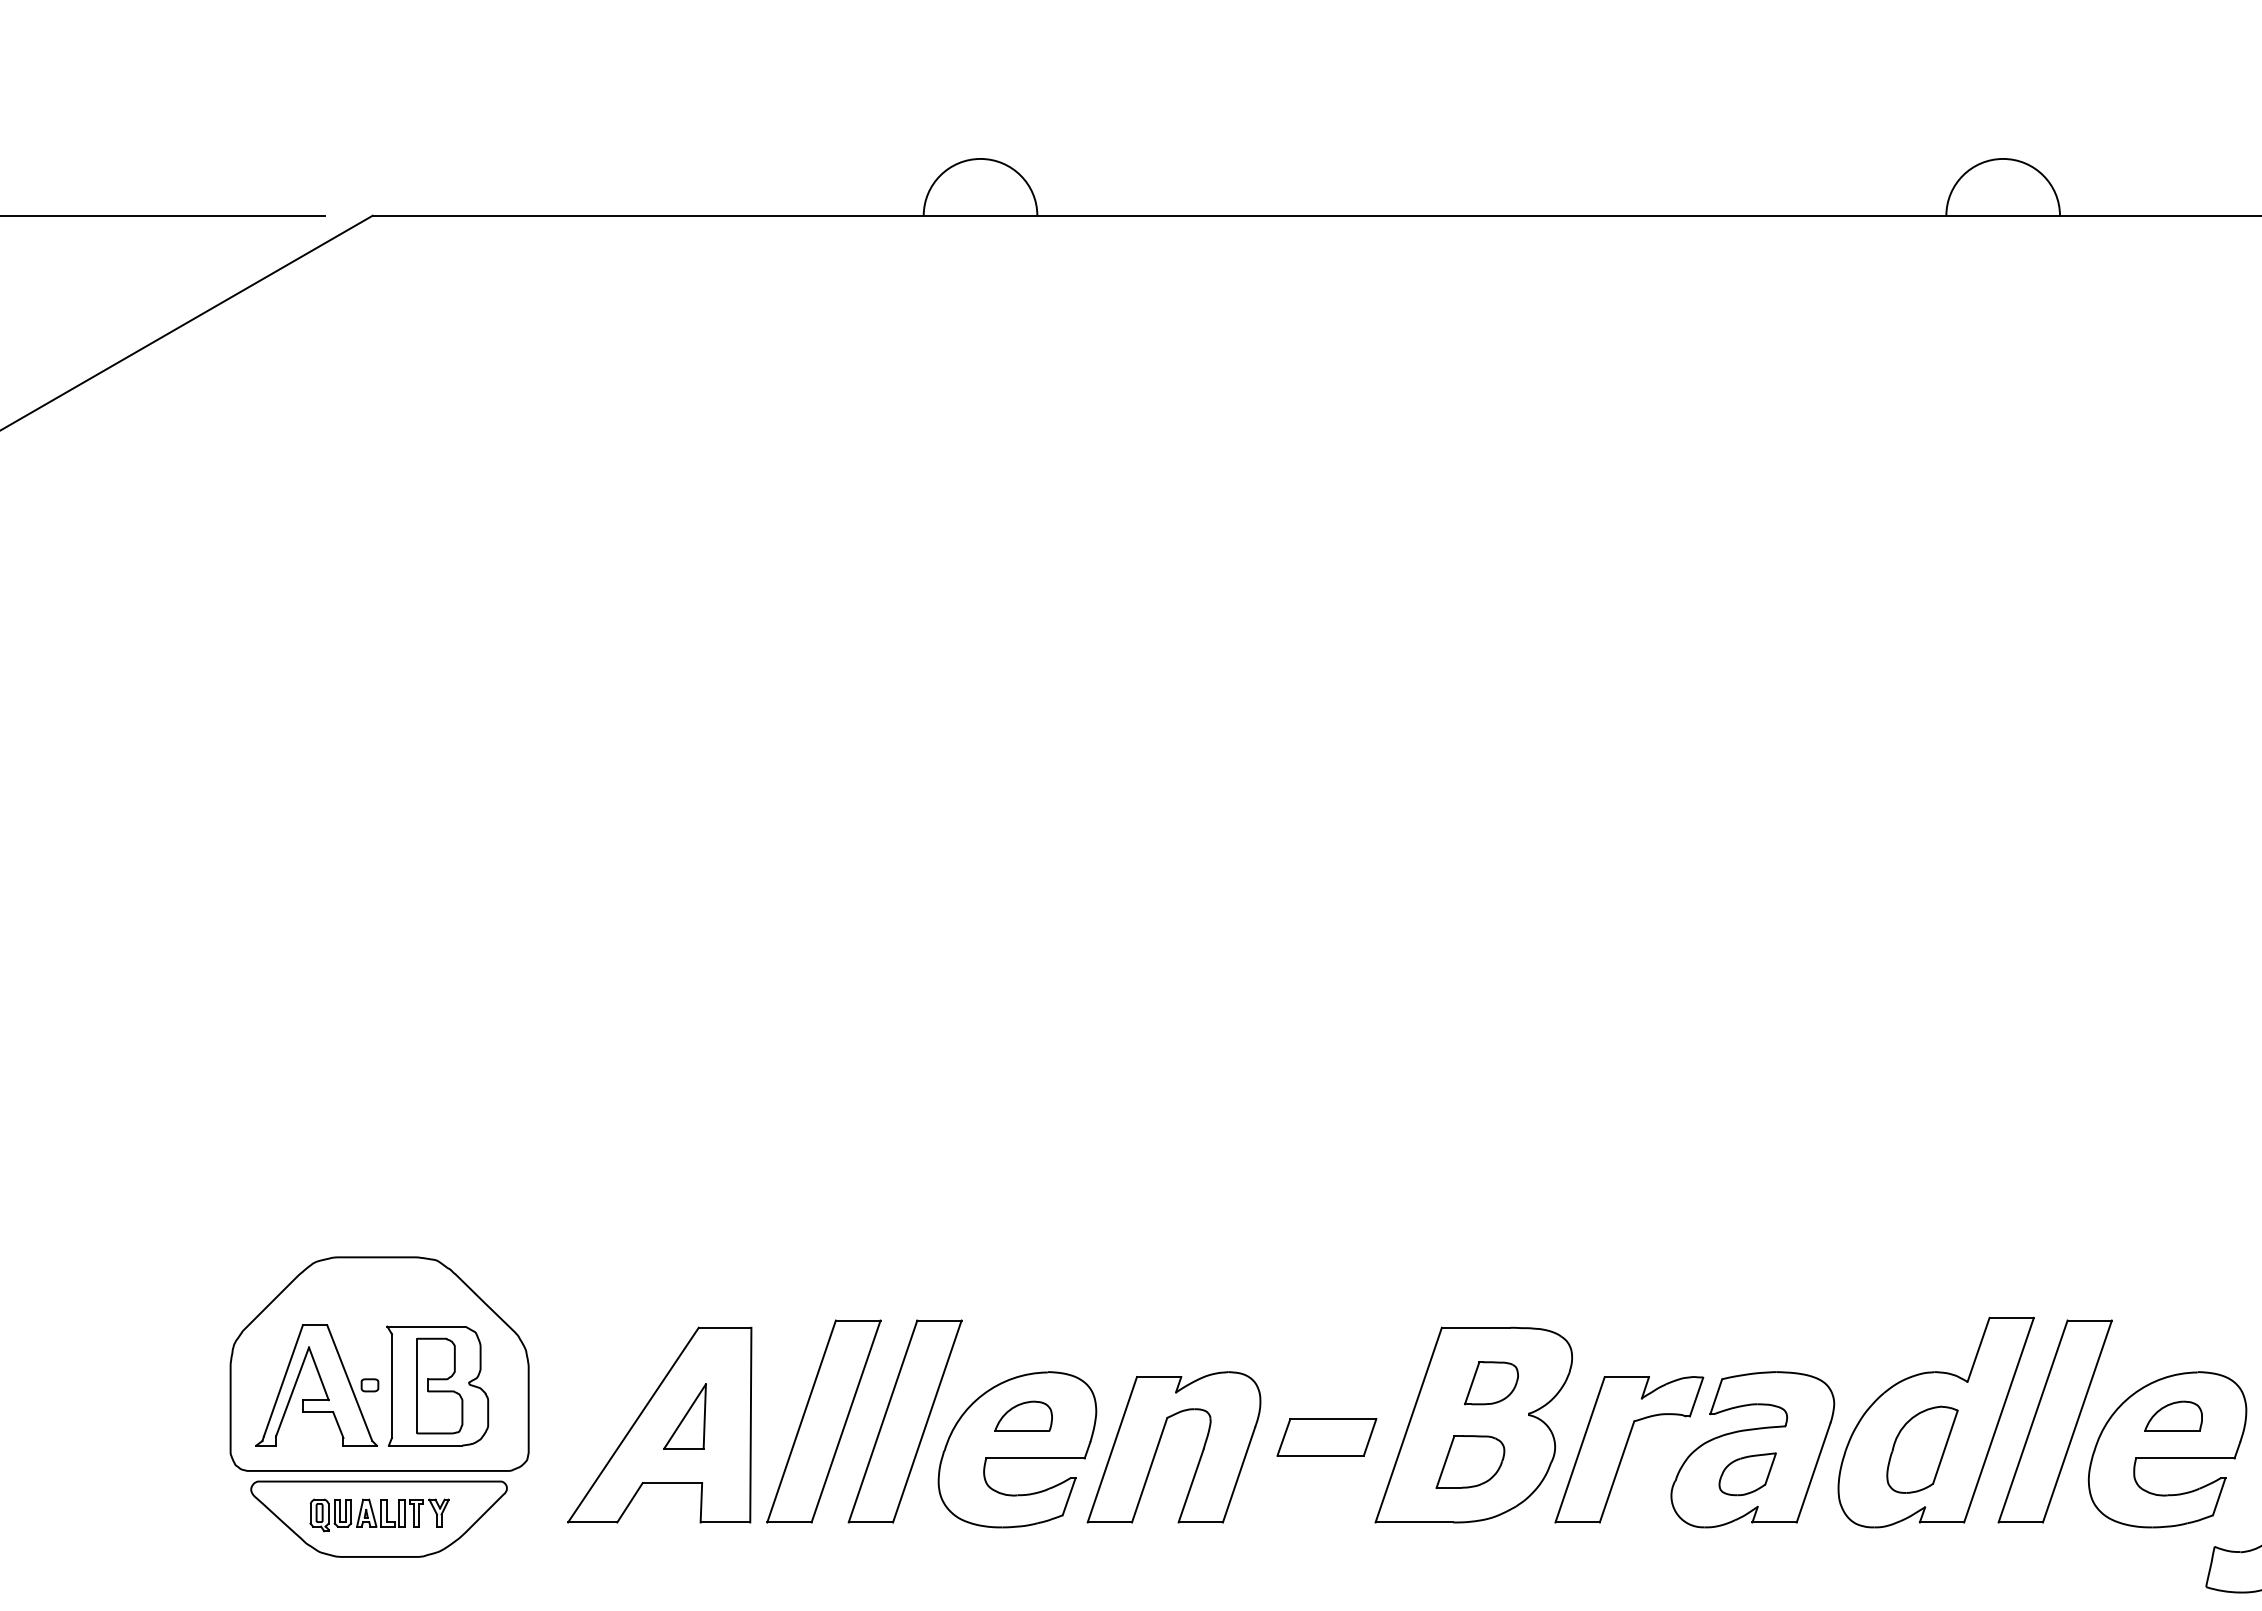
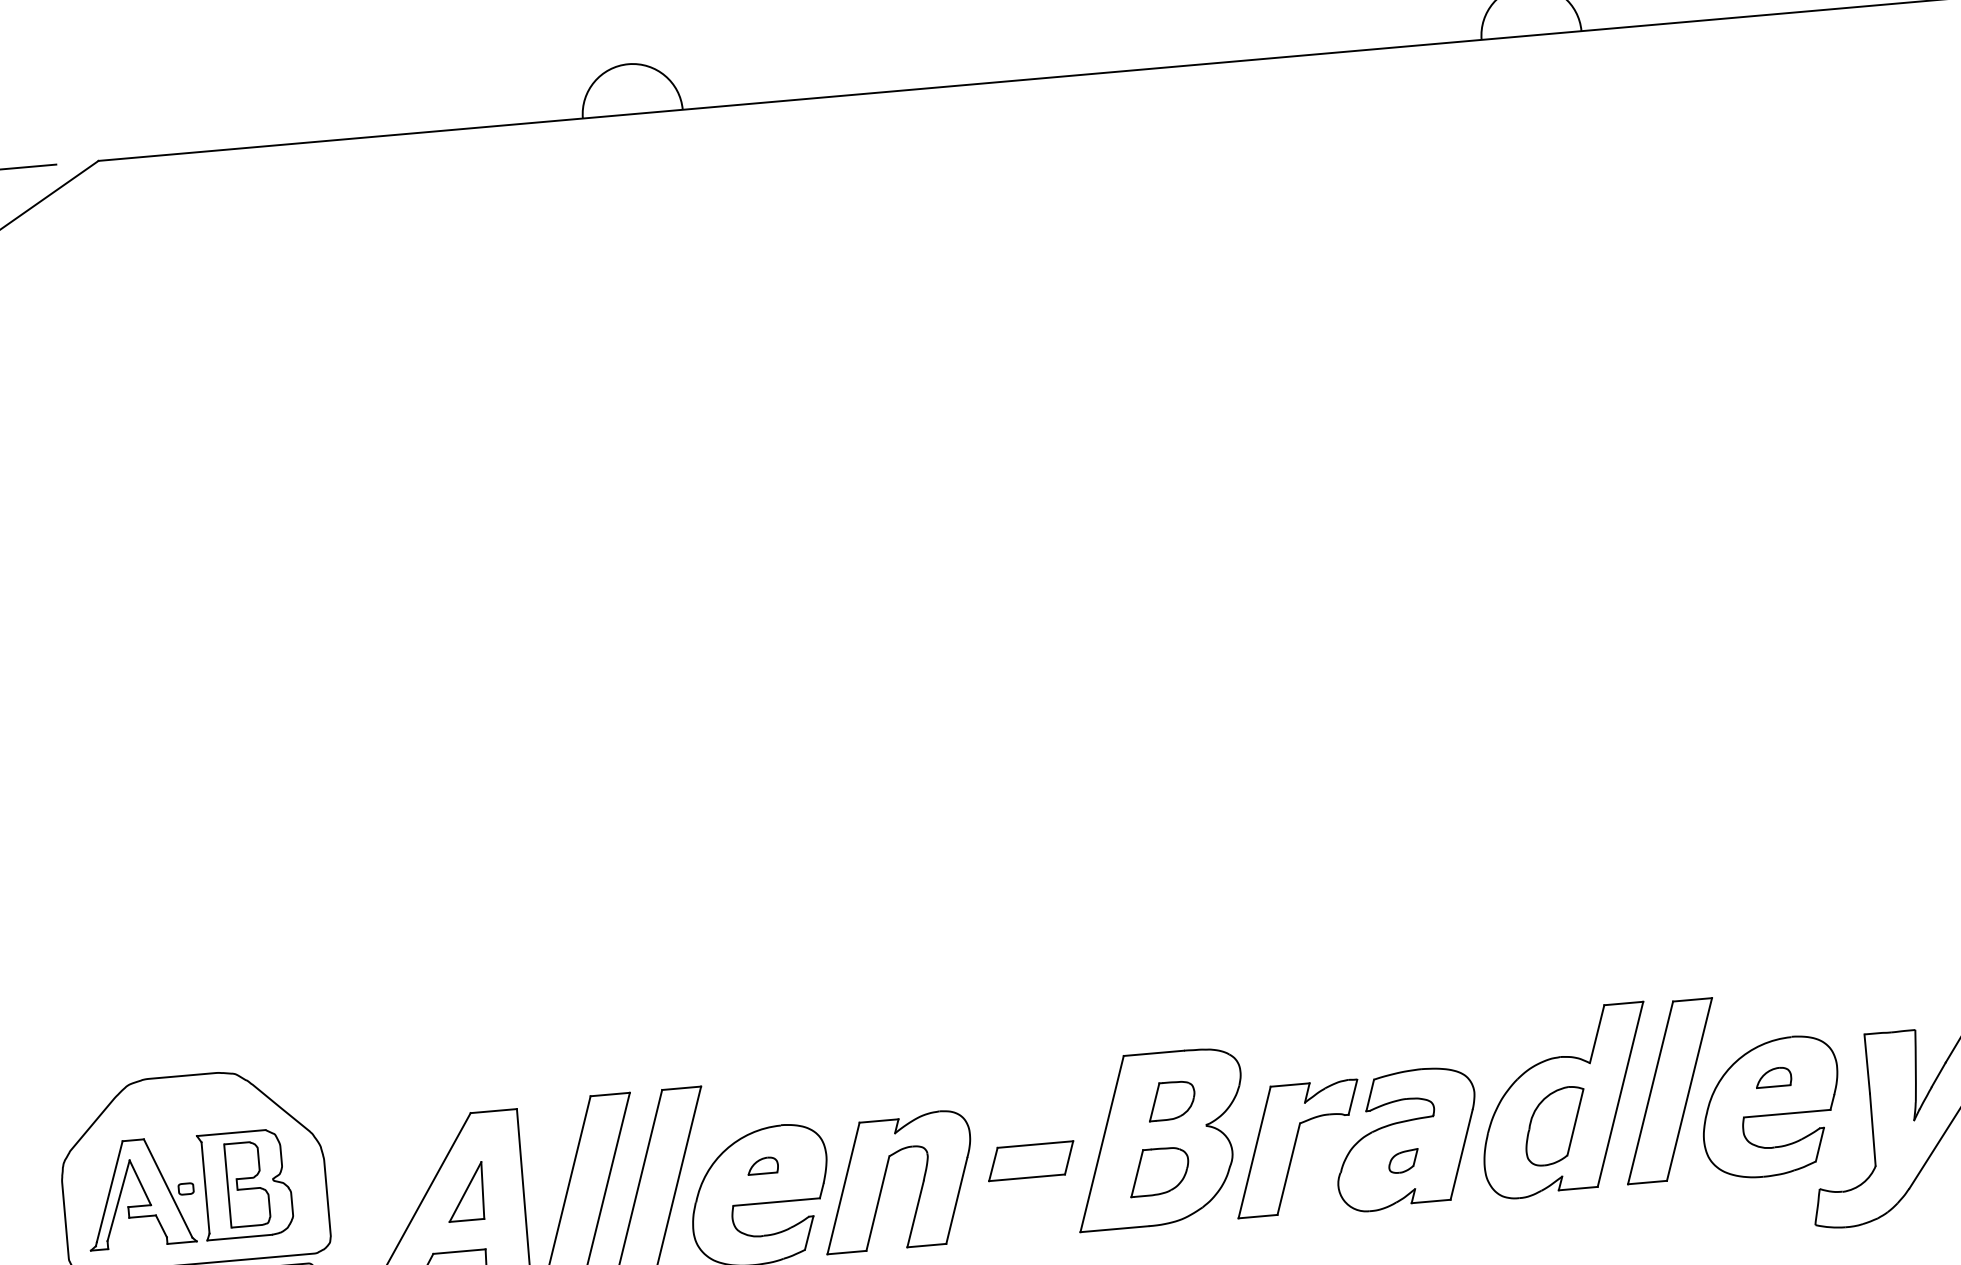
part: (1023, 1415) -> (762, 1165), size x0.6
part: (2173, 1415) -> (1773, 1076), size x0.7
part: (1747, 1474) -> (1403, 1161), size x0.6

